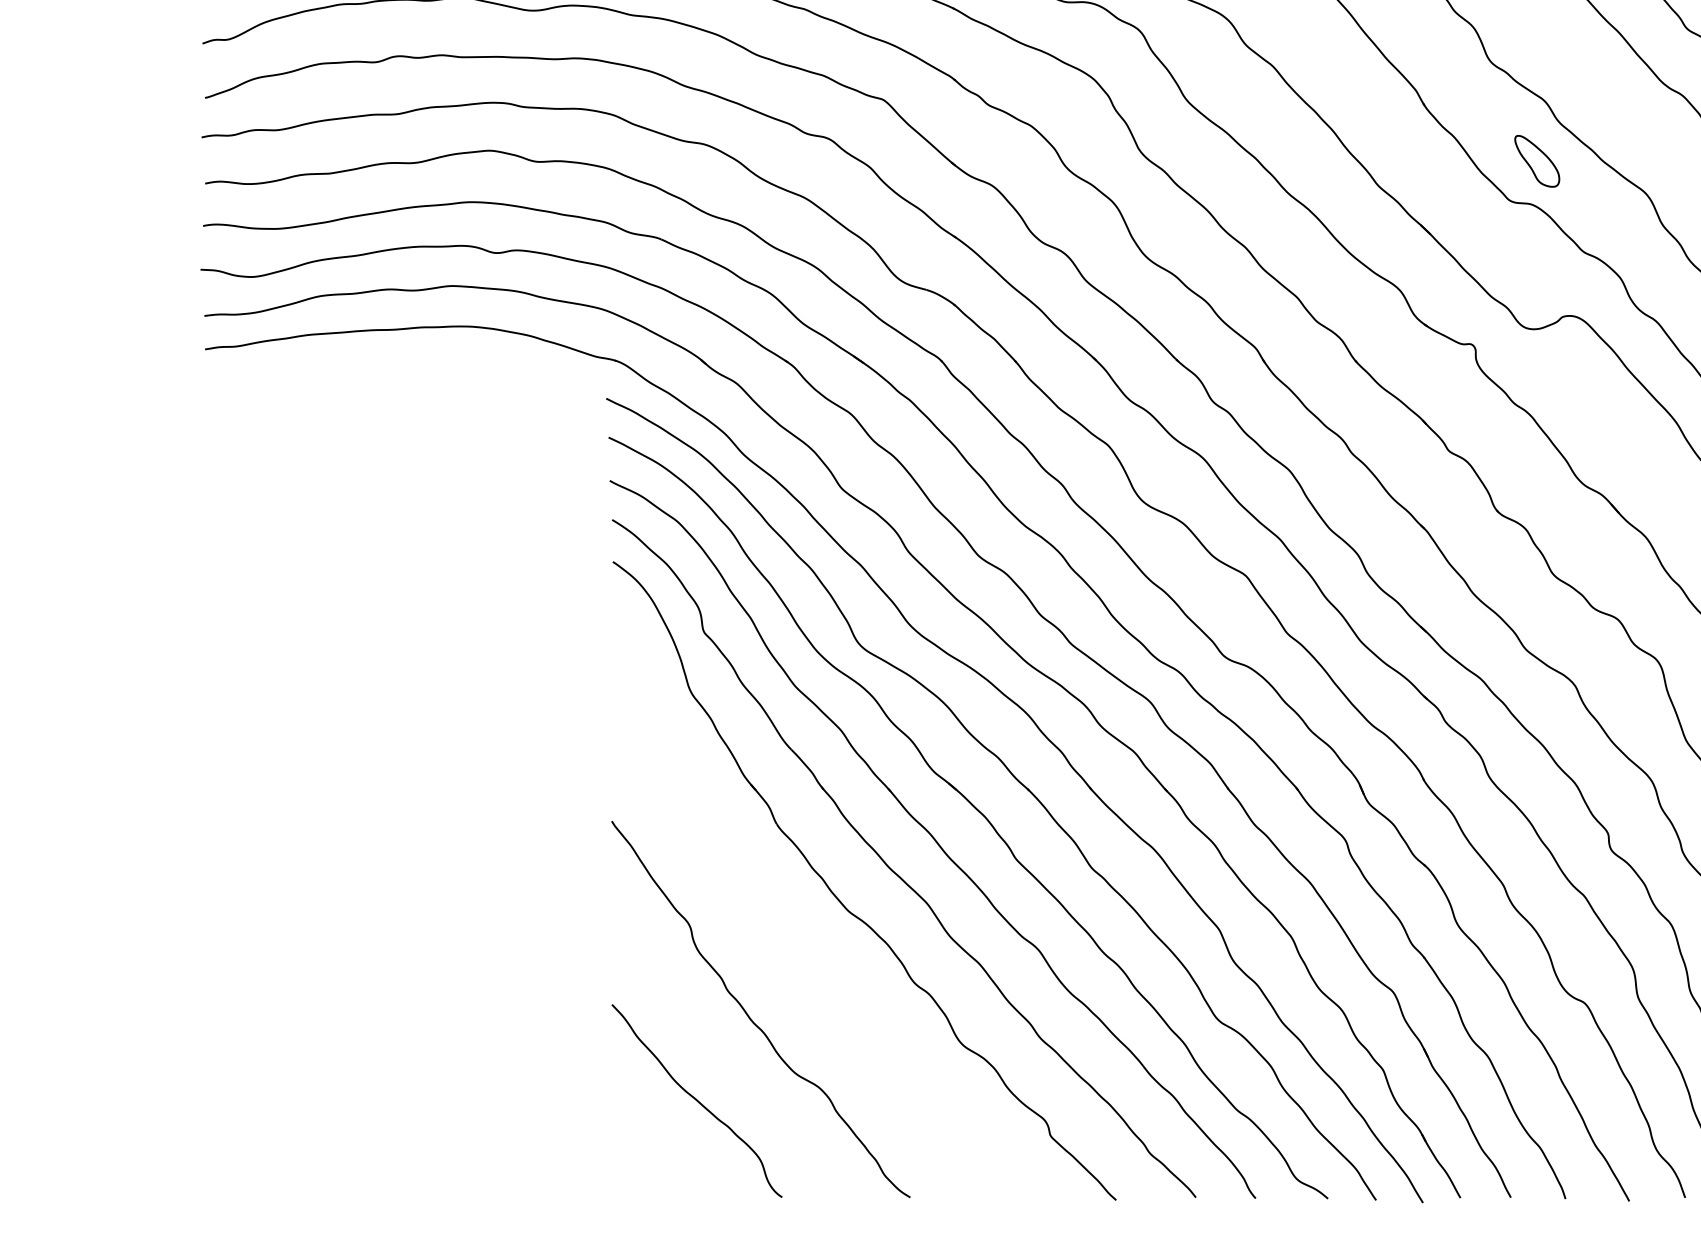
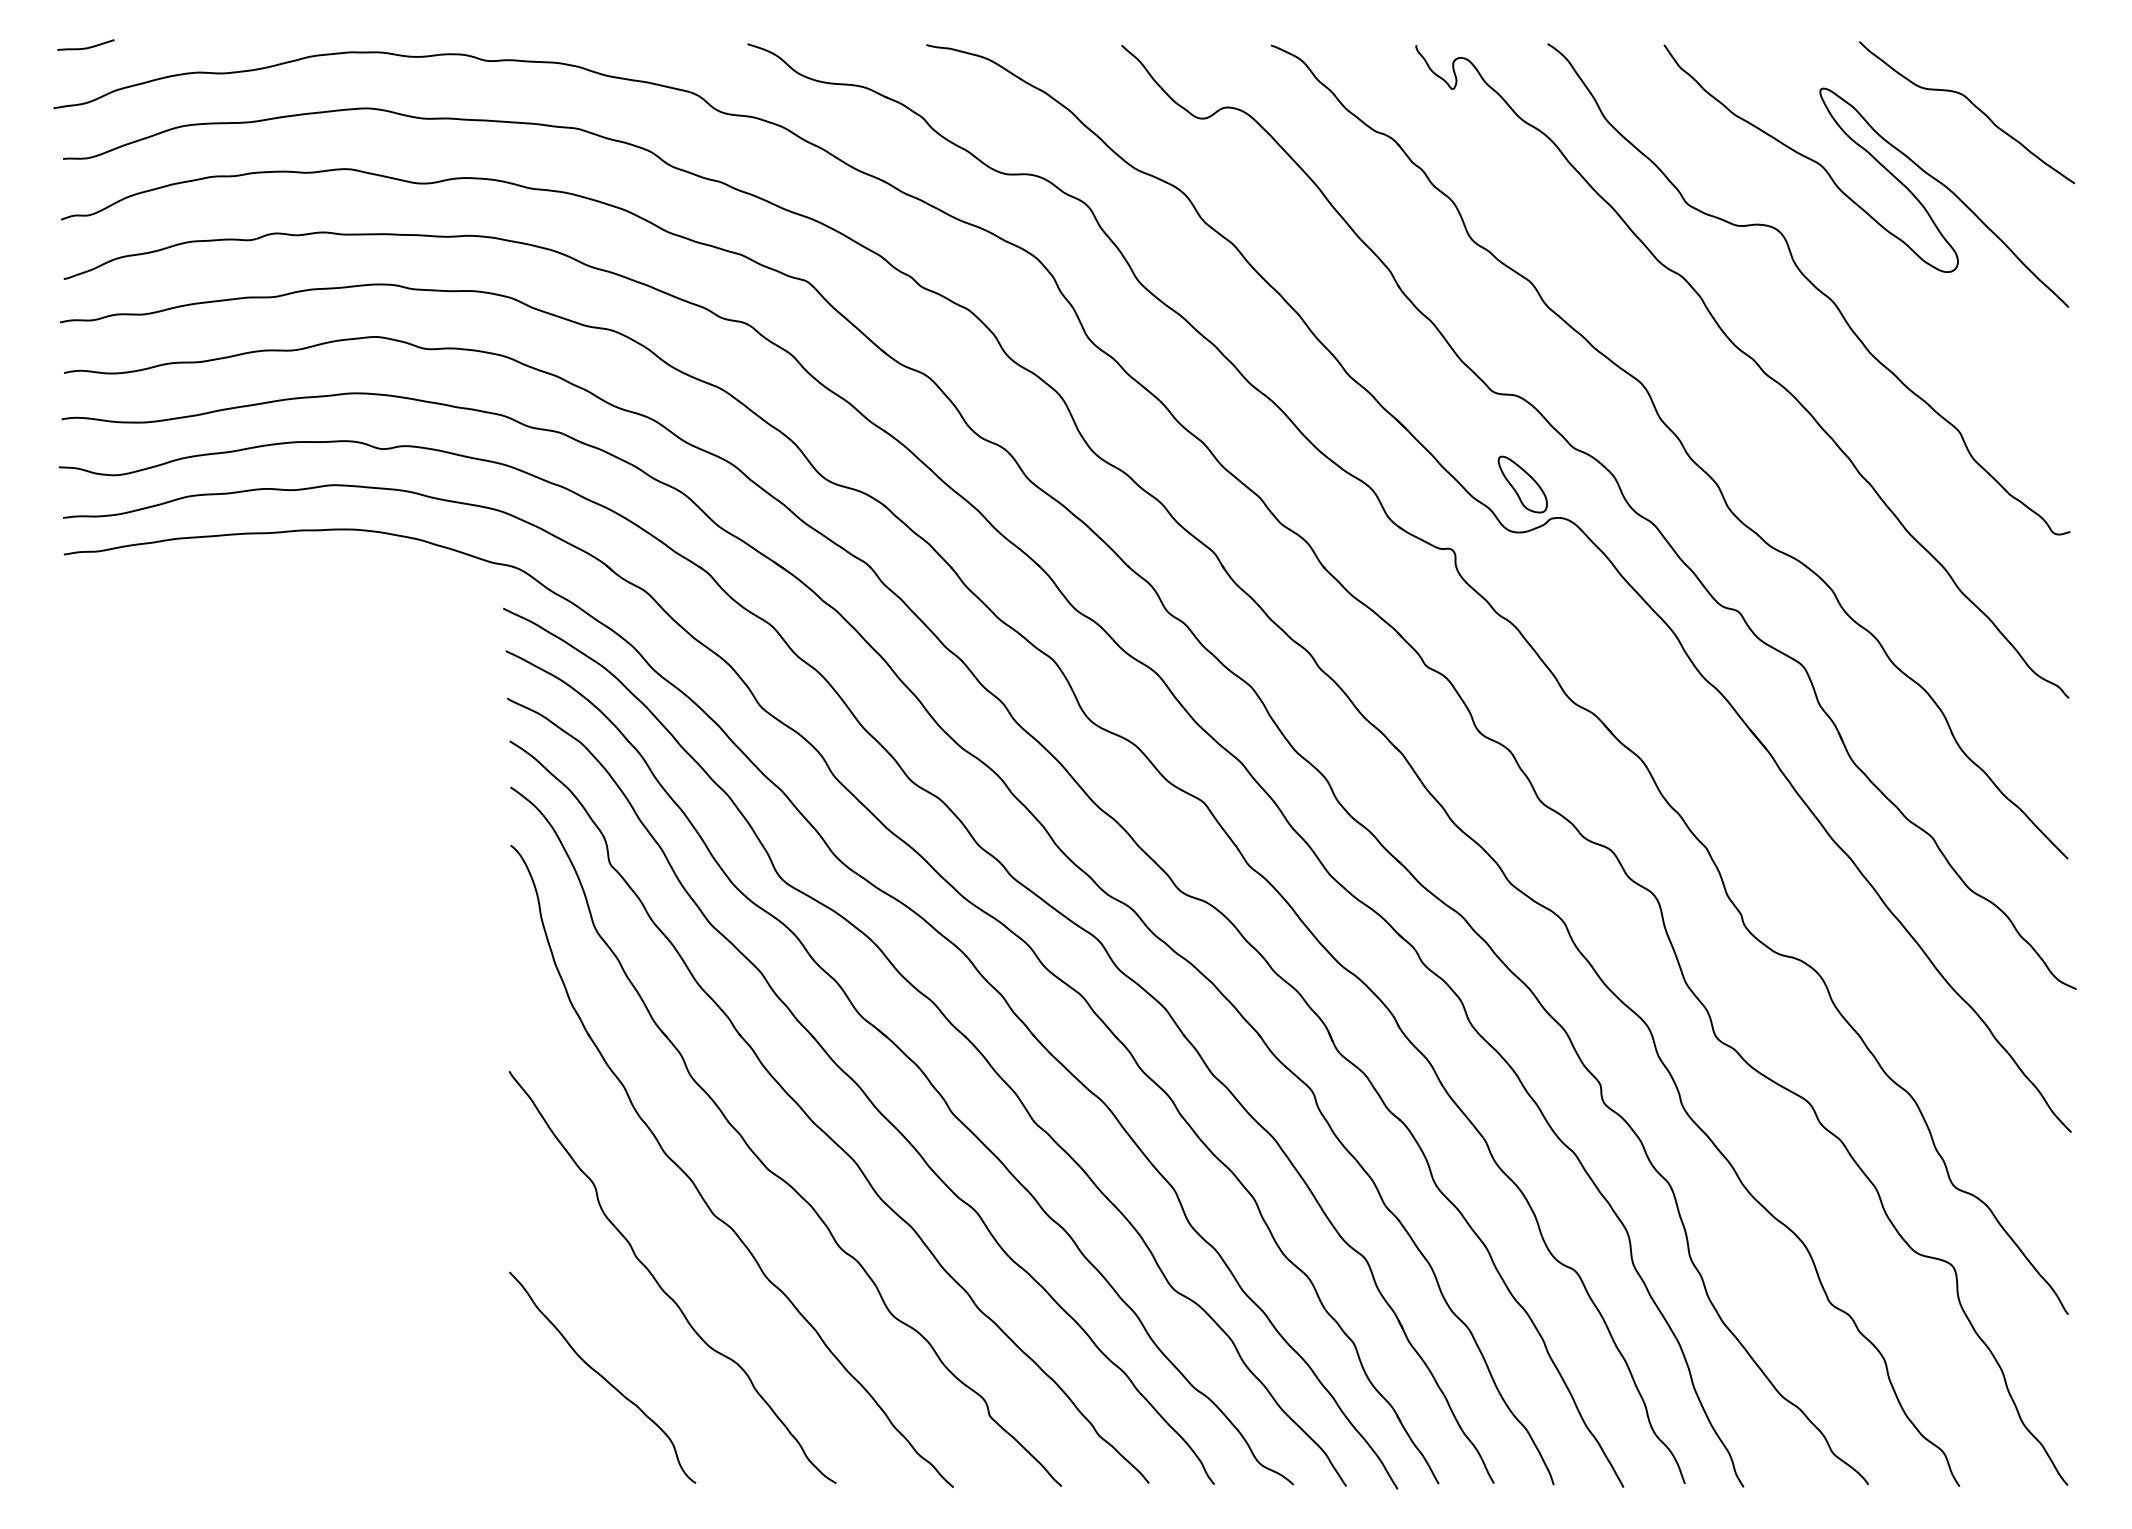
part: (1536, 161) -> (1522, 484), moved
part: (783, 927) -> (697, 1187), added

